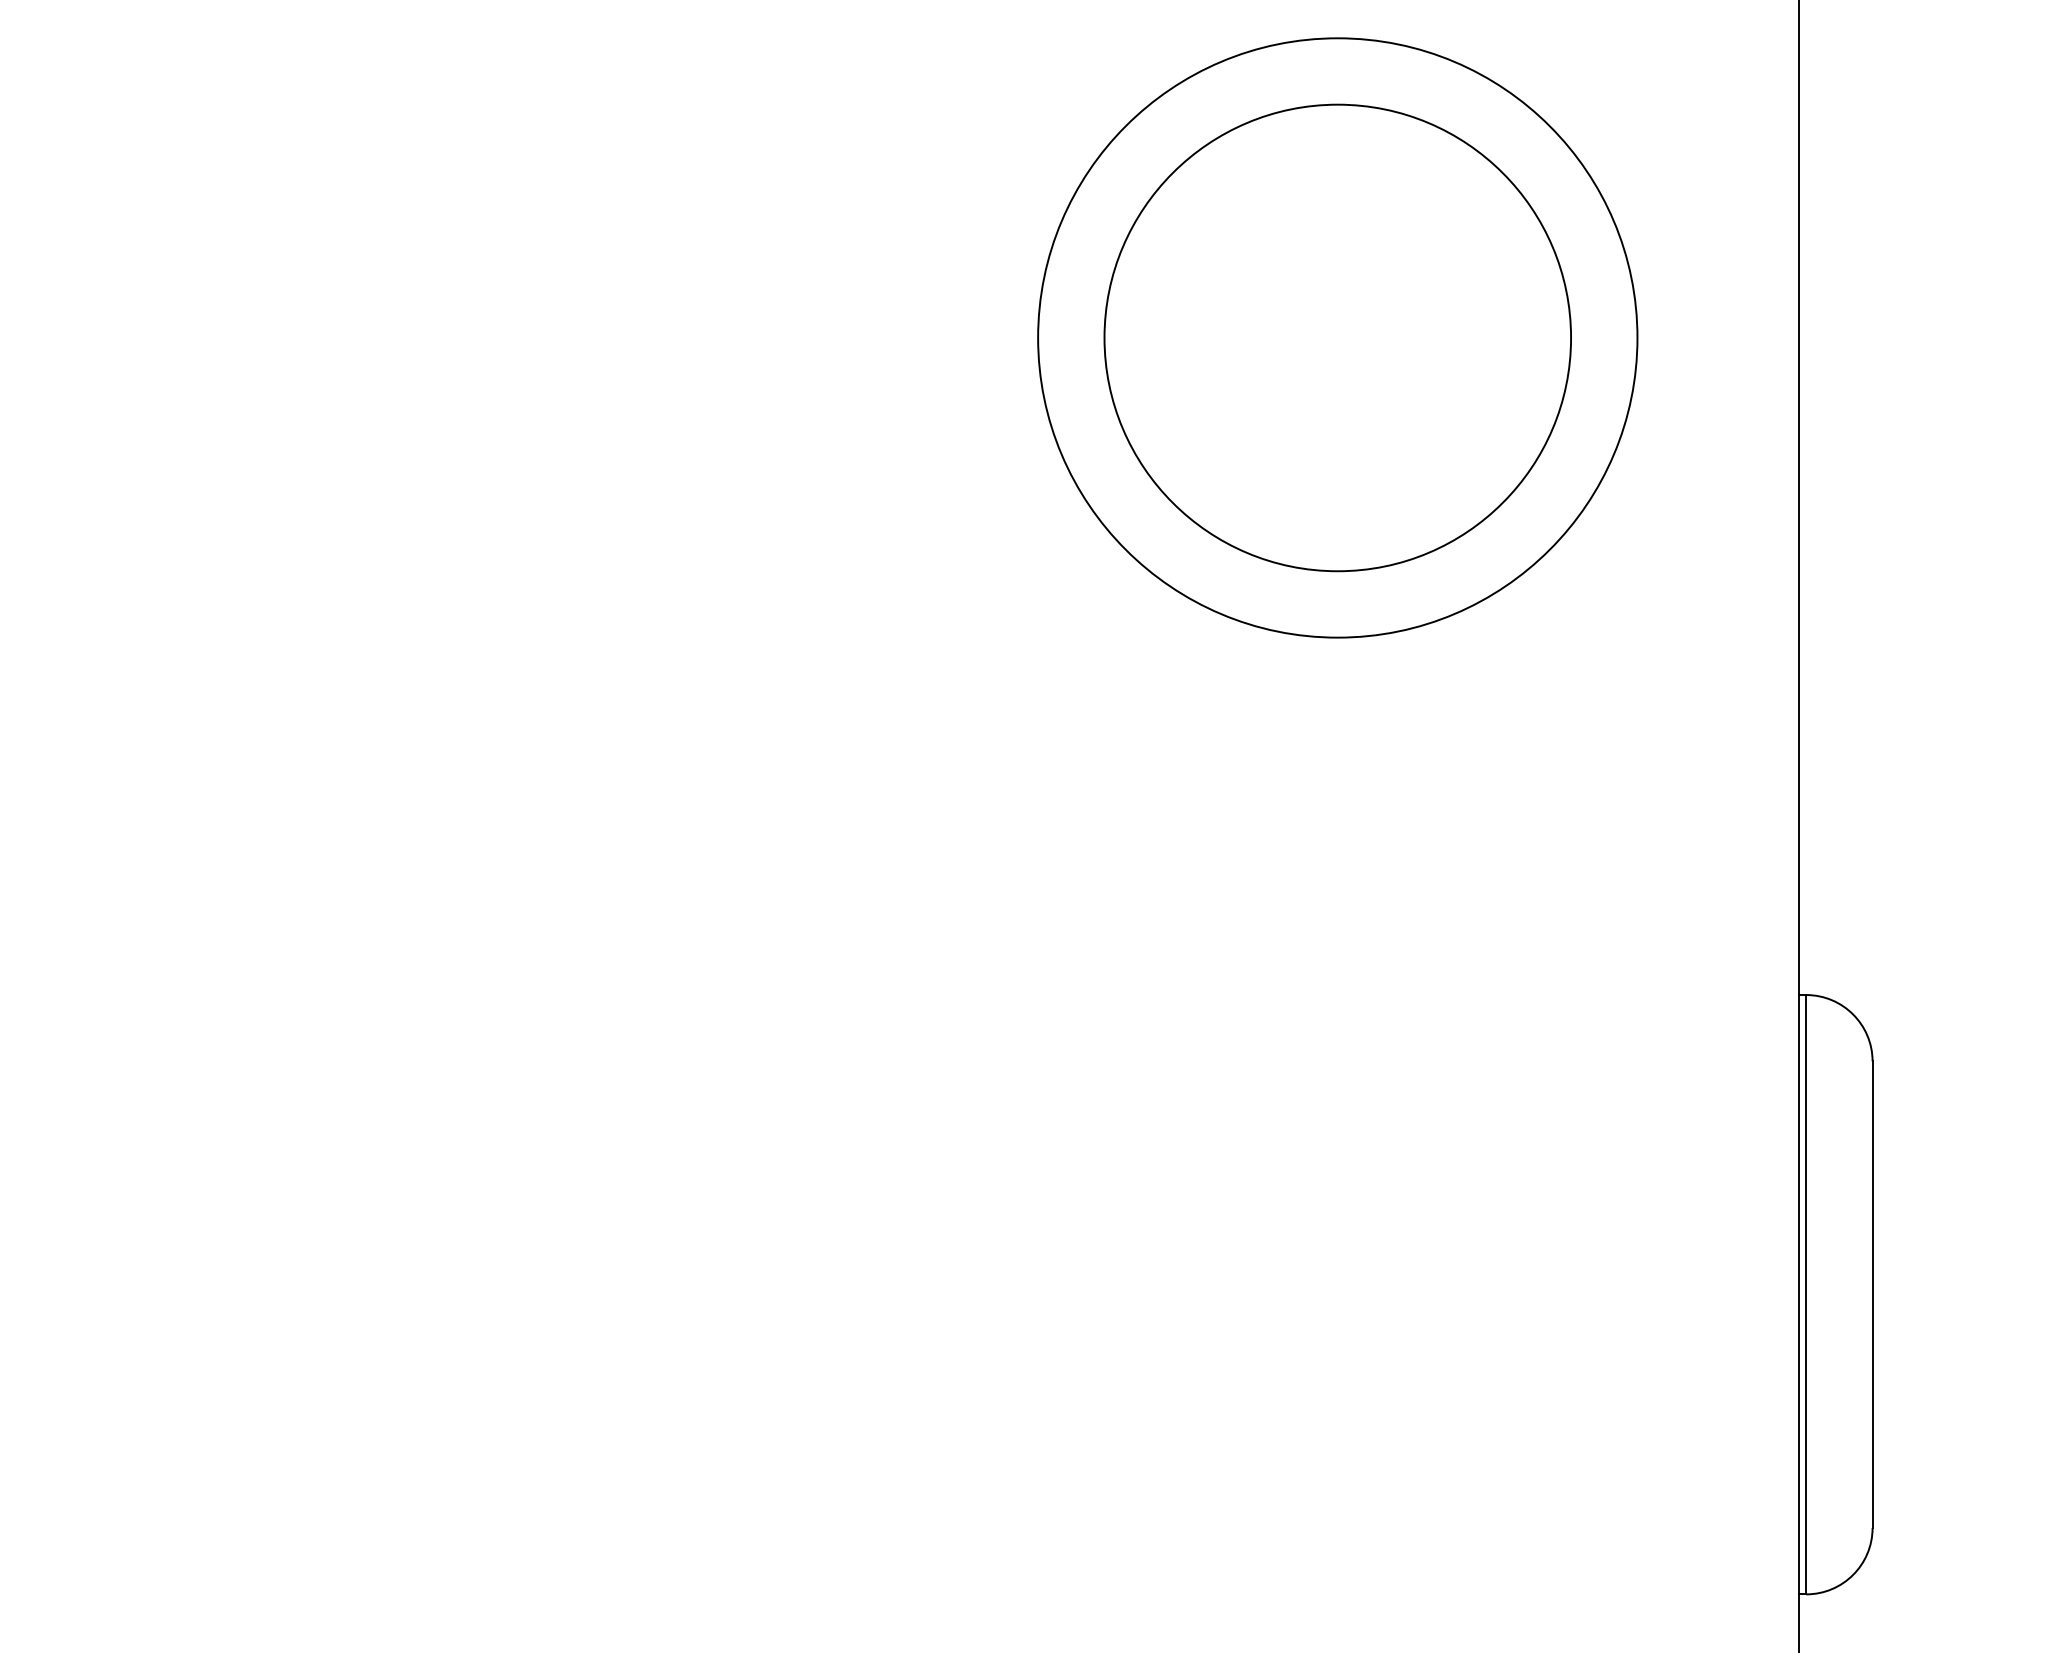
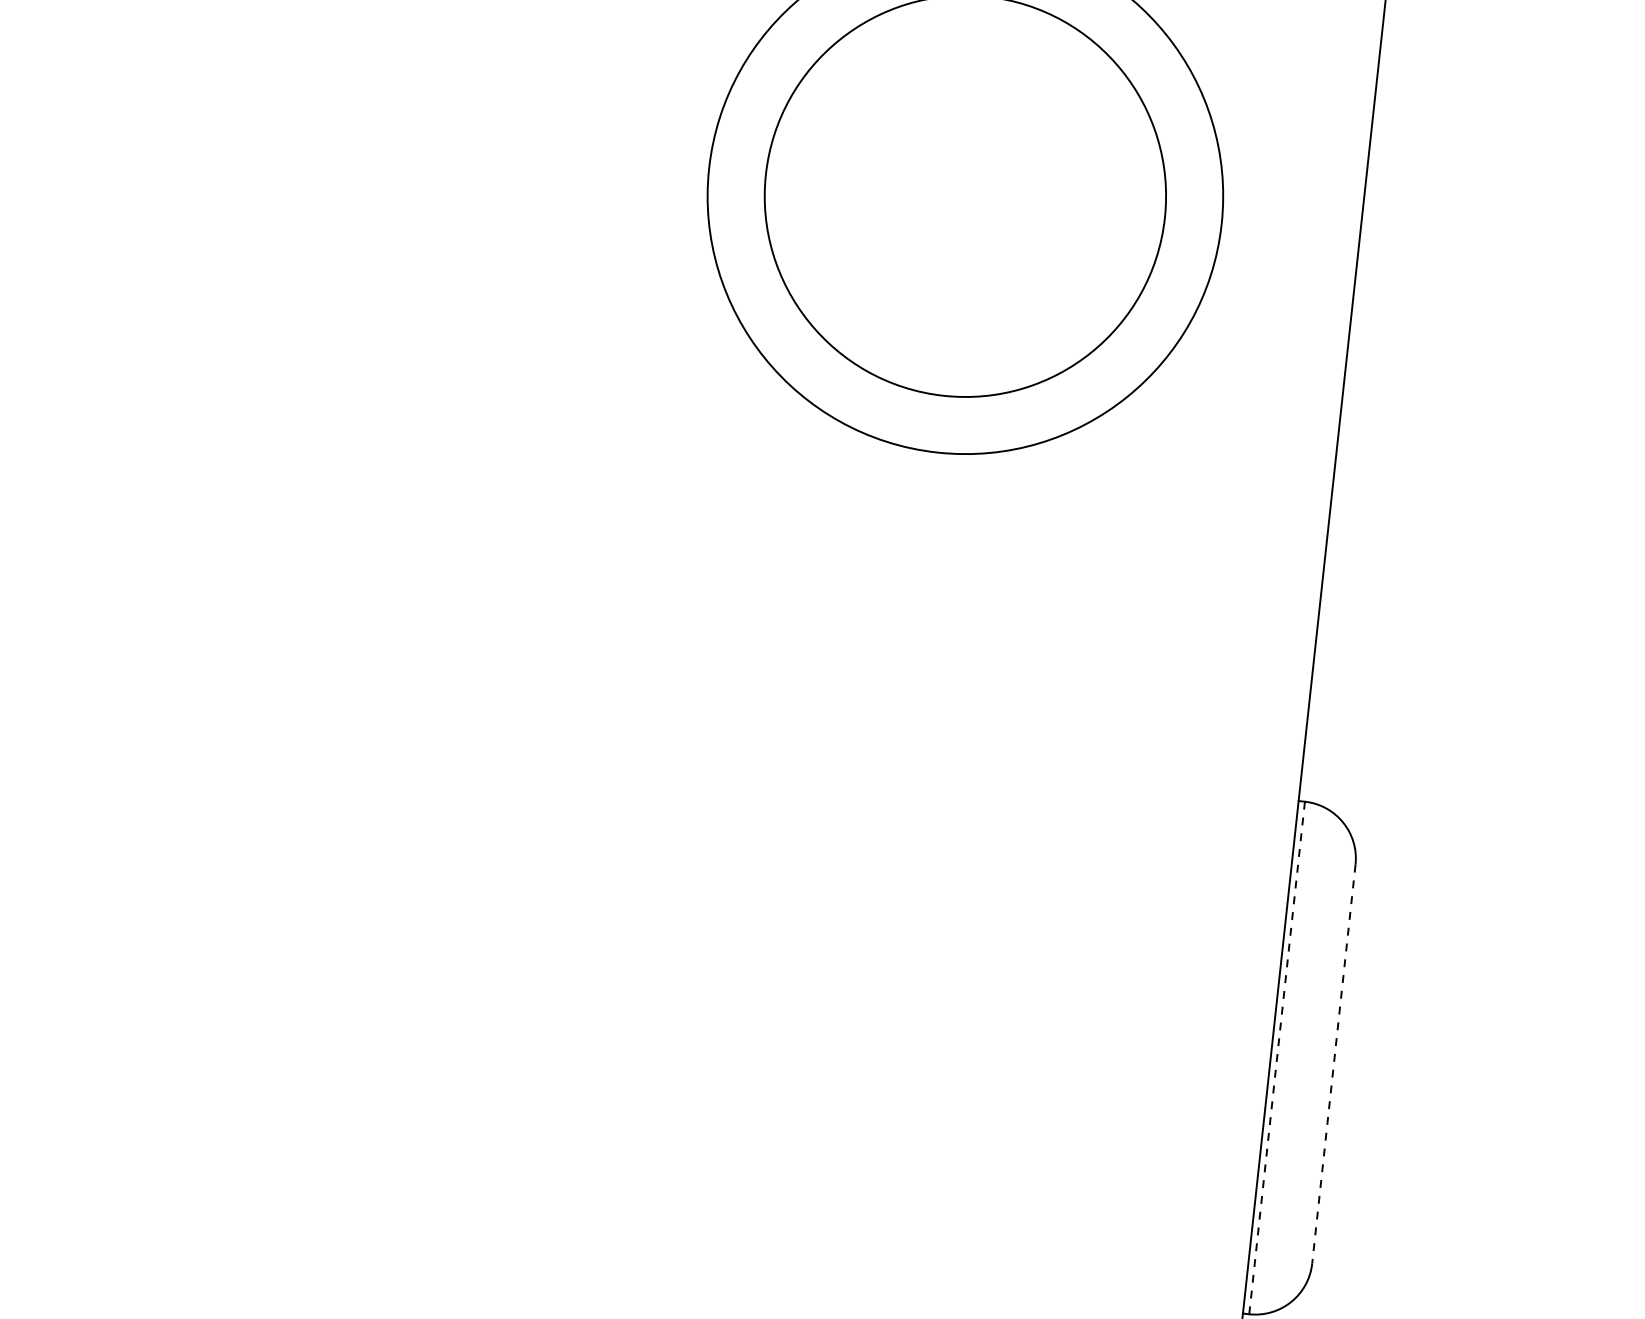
line: (1806, 1294) -> (1277, 1057), solid -> dashed
line: (1872, 1295) -> (1333, 1064), solid -> dashed

